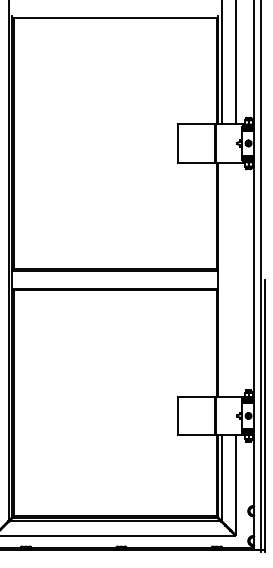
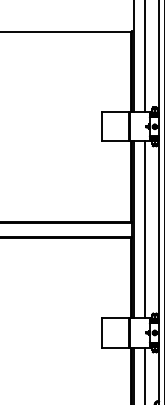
line: (221, 279) -> (134, 229), added
line: (235, 279) -> (144, 229), added

